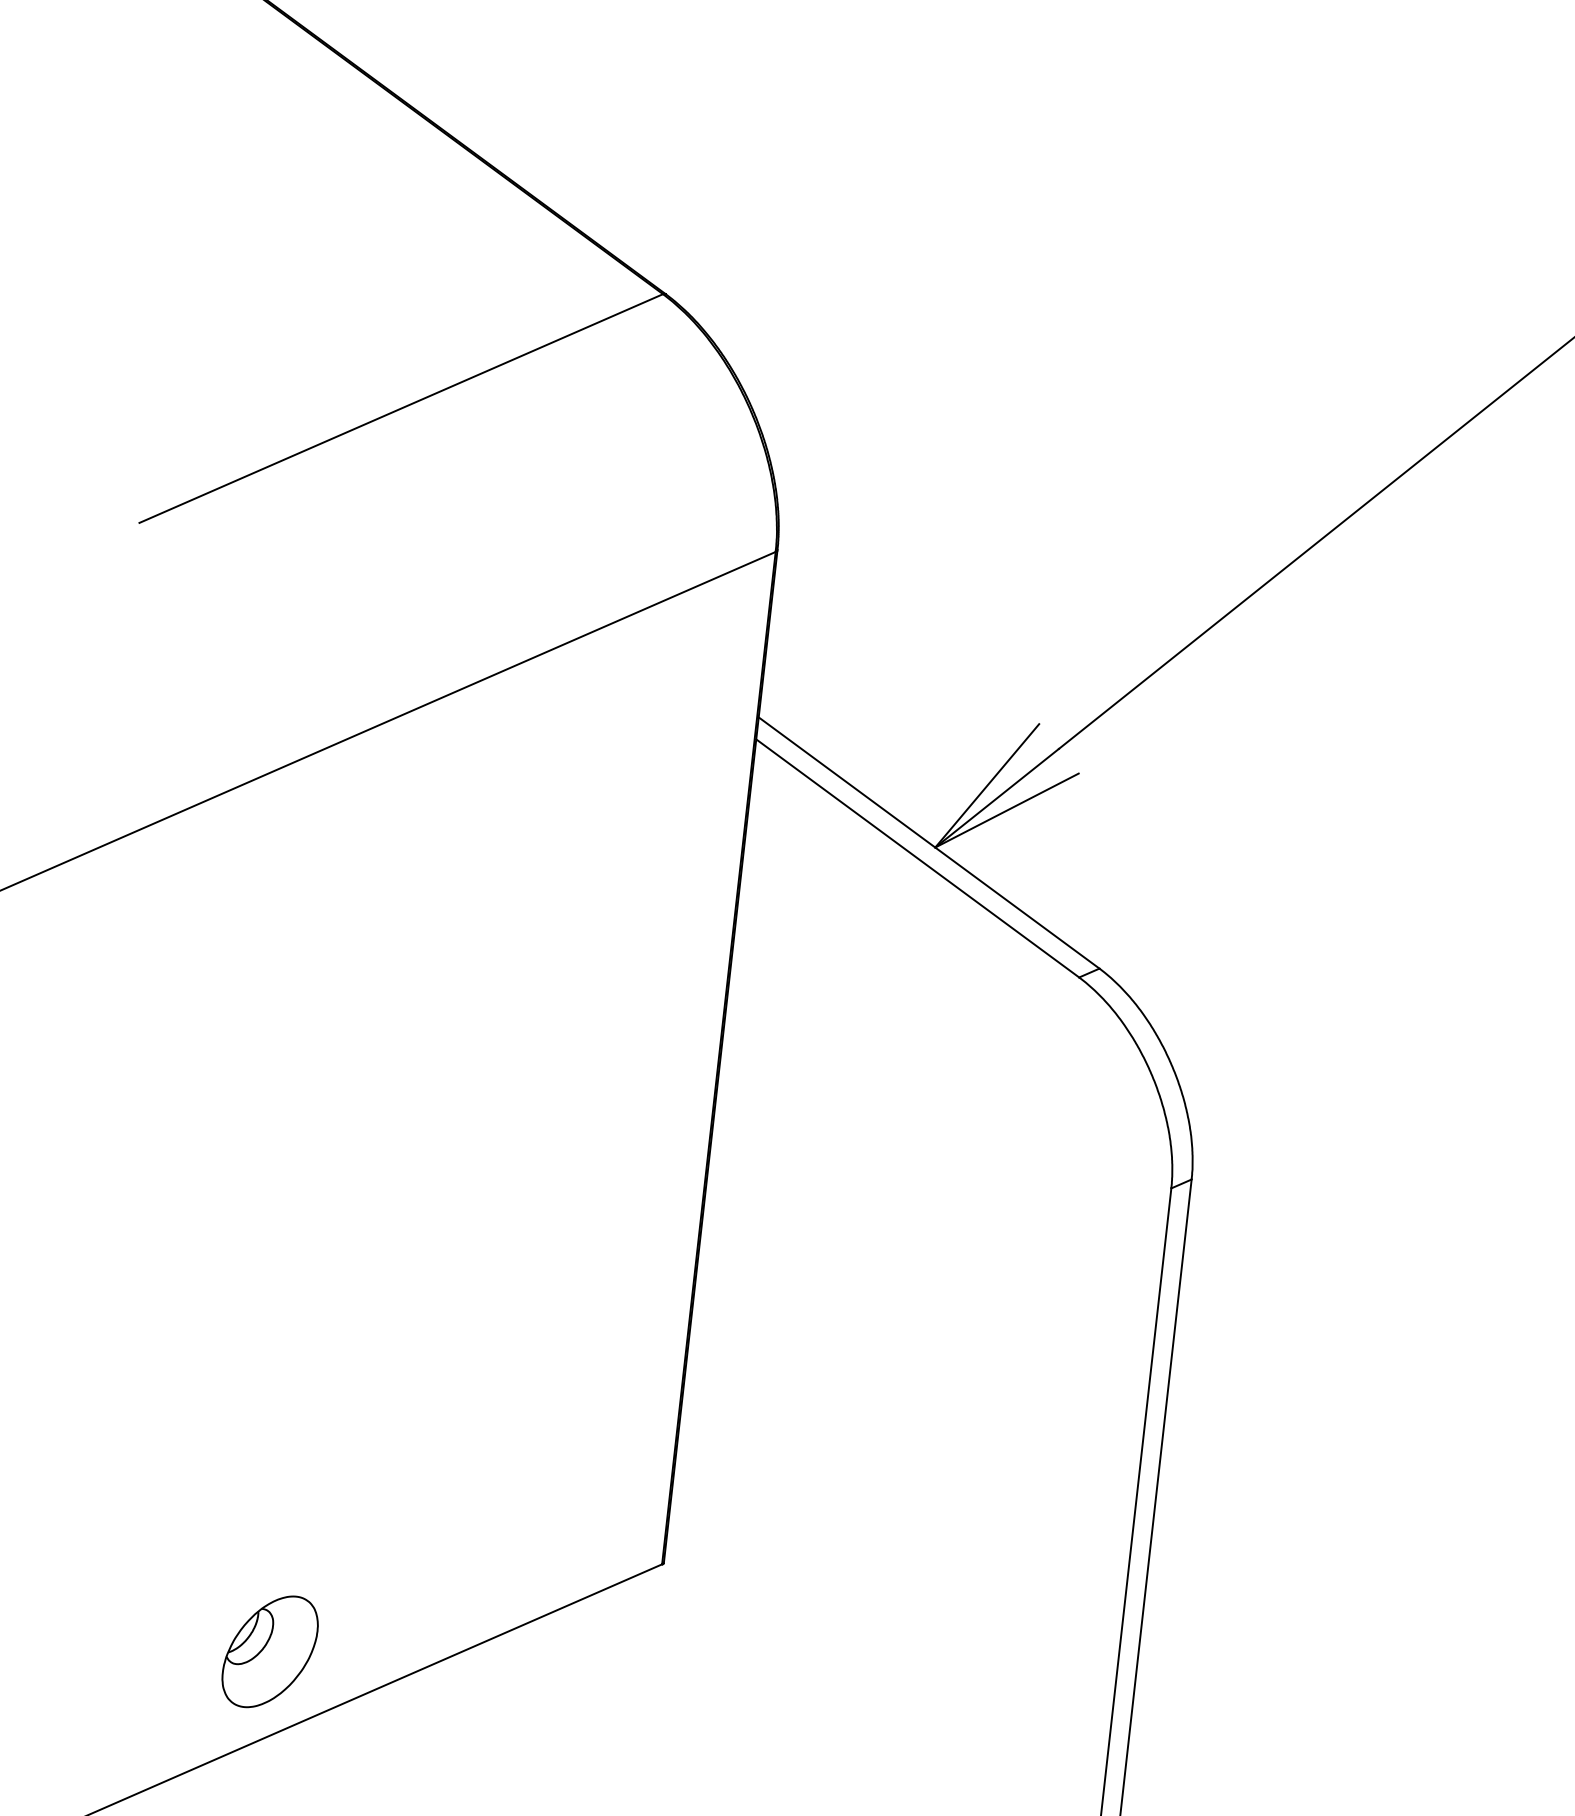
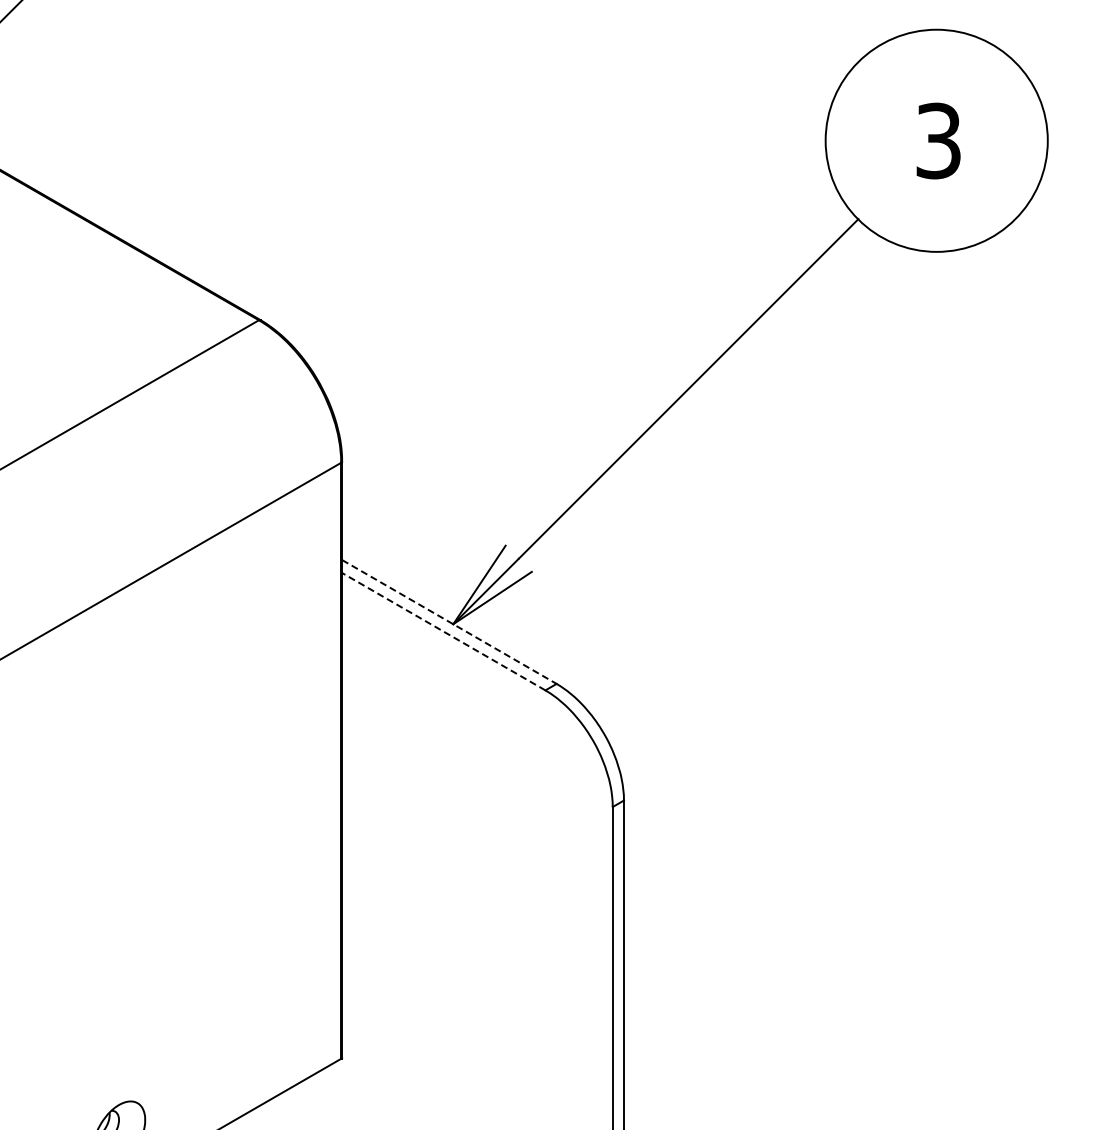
line: (929, 842) -> (449, 621), solid -> dashed
line: (917, 858) -> (443, 631), solid -> dashed

